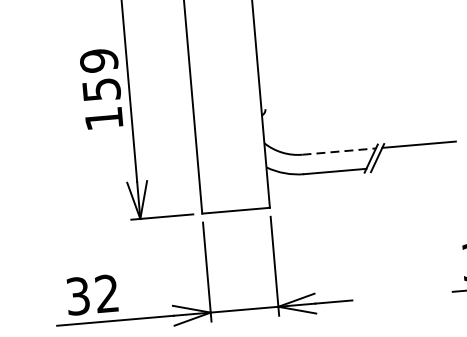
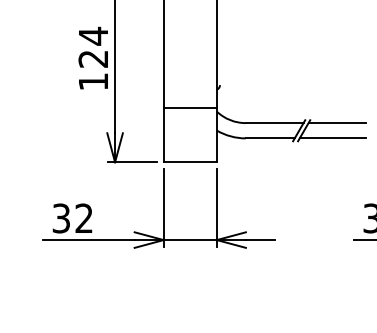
text: (100, 73) -> (93, 46), 159 -> 124
line: (229, 141) -> (189, 107), added
line: (339, 152) -> (274, 123), dashed -> solid
line: (414, 164) -> (332, 138), added

